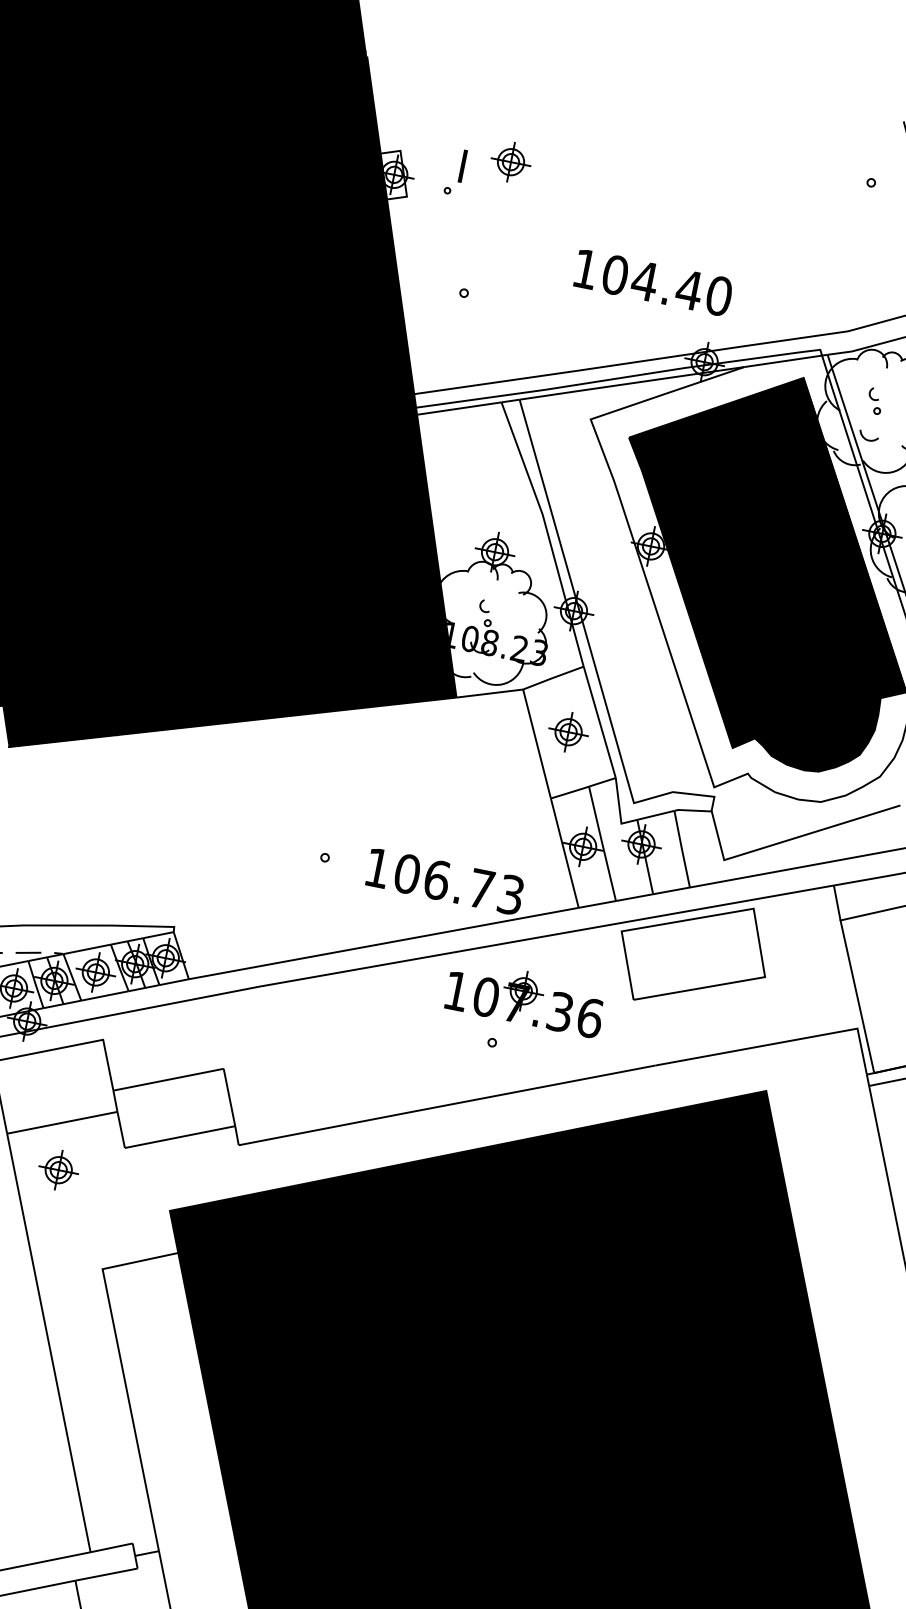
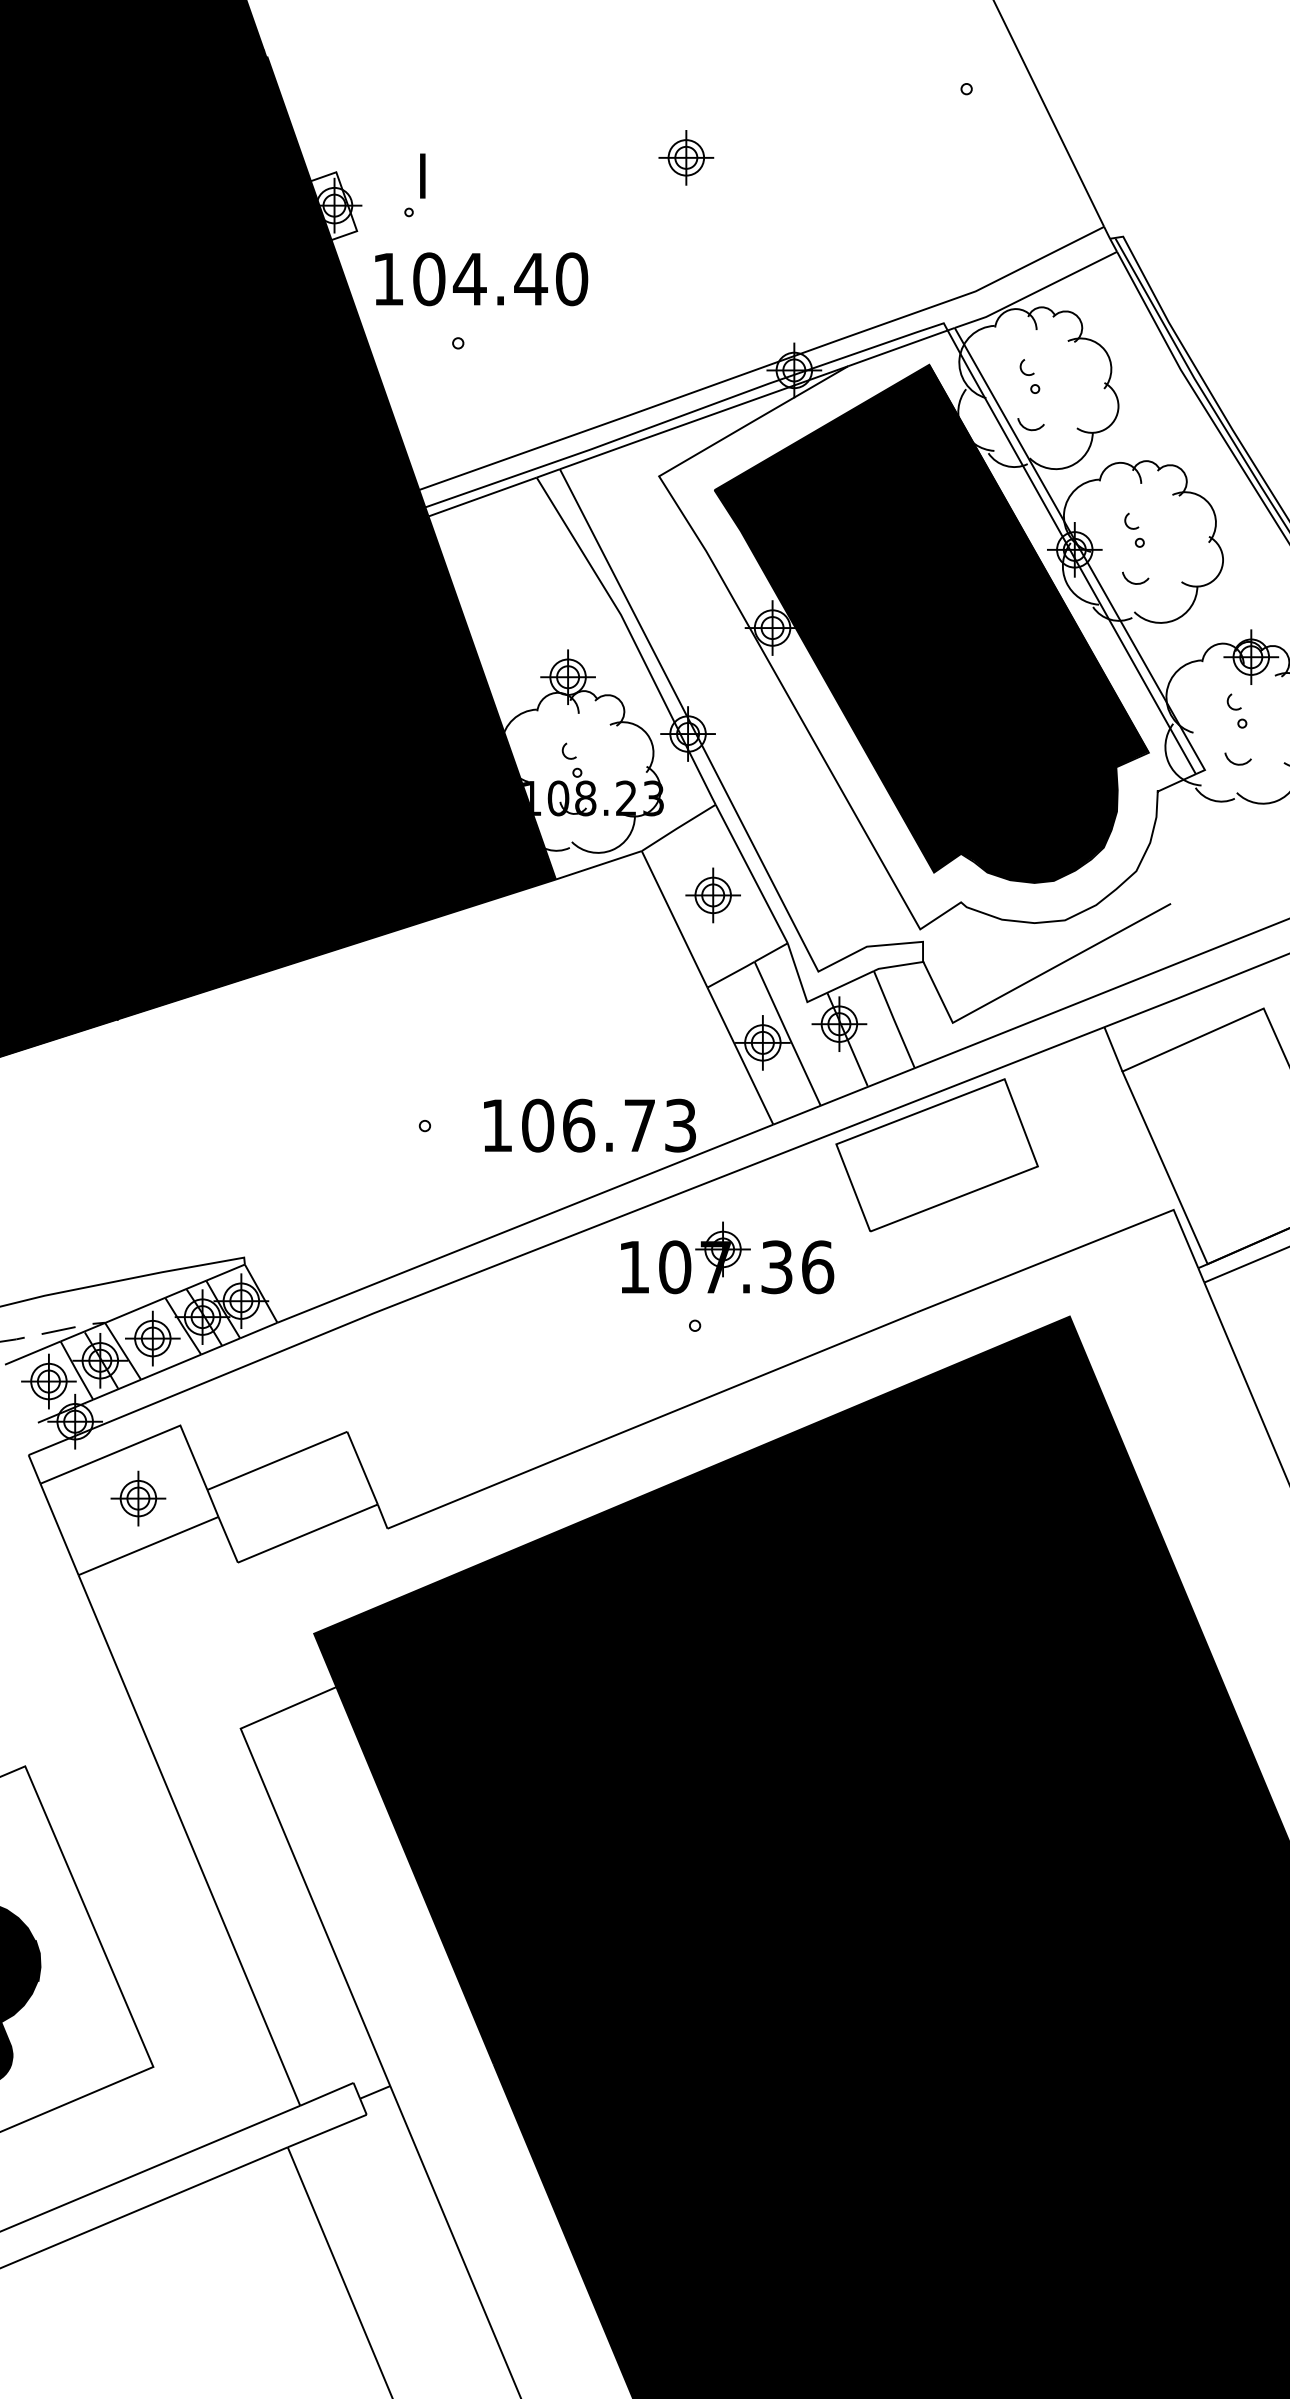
part: (511, 161) -> (686, 157), moved
text: (653, 283) -> (481, 279), moved
part: (58, 1170) -> (138, 1498), moved

